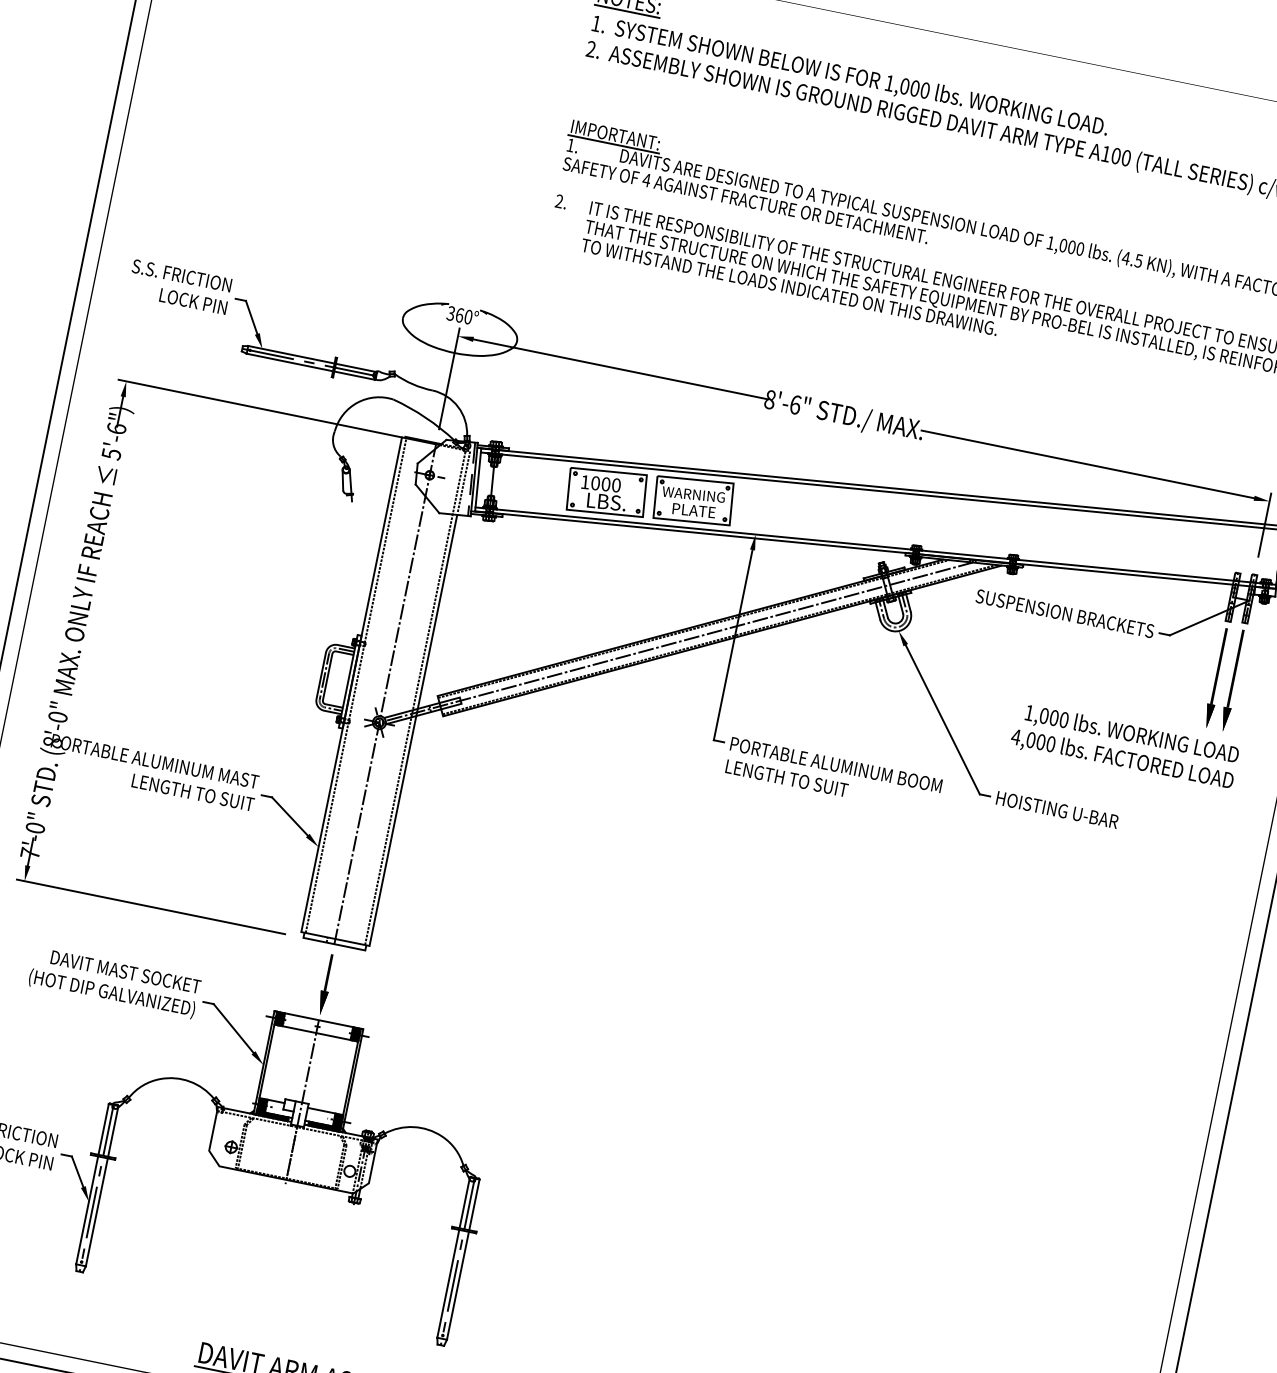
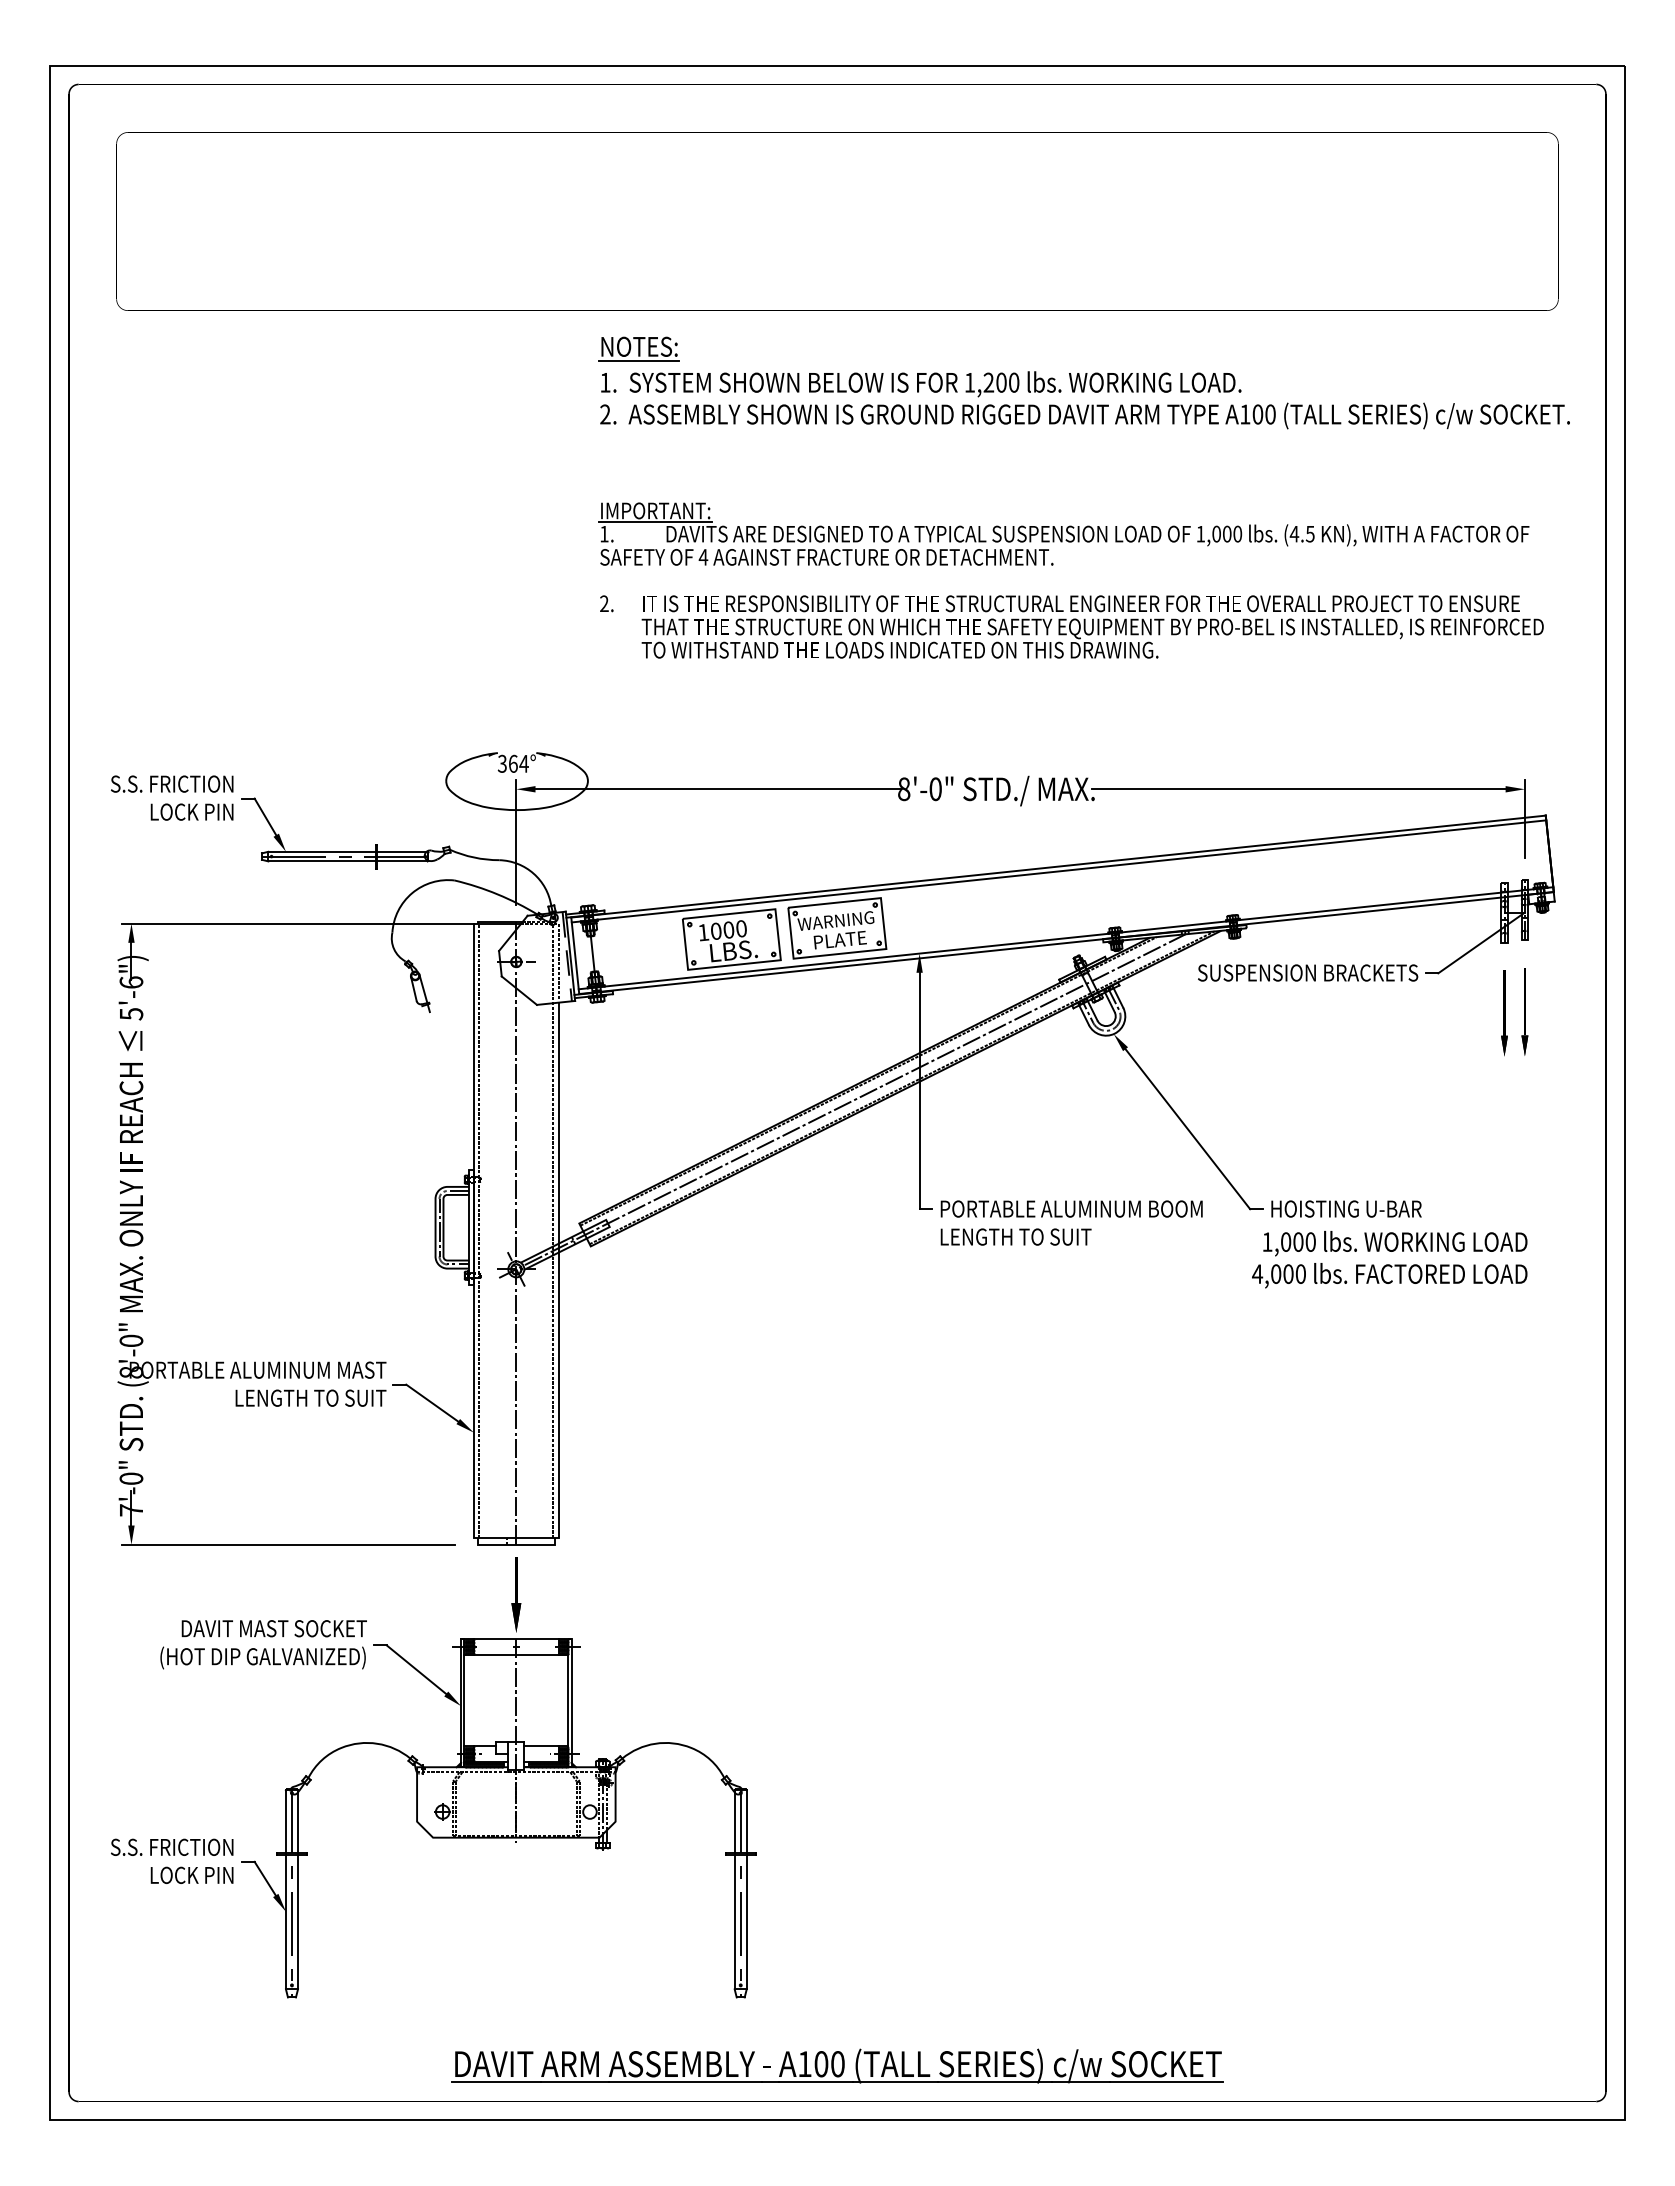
text: (904, 86) -> (988, 382), 1,000 -> 1,200
text: (468, 316) -> (523, 763), 360° -> 364°
text: (795, 404) -> (935, 788), 8'-6" -> 8'-0"
part: (1216, 677) -> (1504, 1012), size x0.7
part: (1232, 680) -> (1524, 1011), size x0.7
text: (1124, 746) -> (1389, 1259), moved

